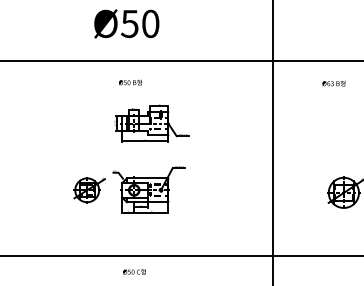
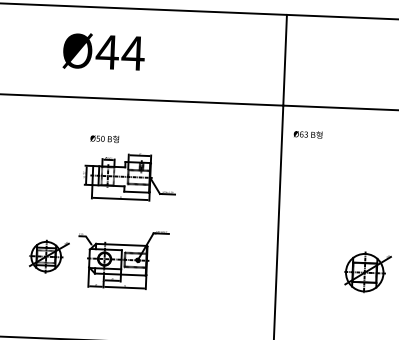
text: (139, 23) -> (119, 52), Ø50 -> Ø44
text: (130, 82) -> (104, 138), moved
text: (333, 83) -> (307, 134), moved

